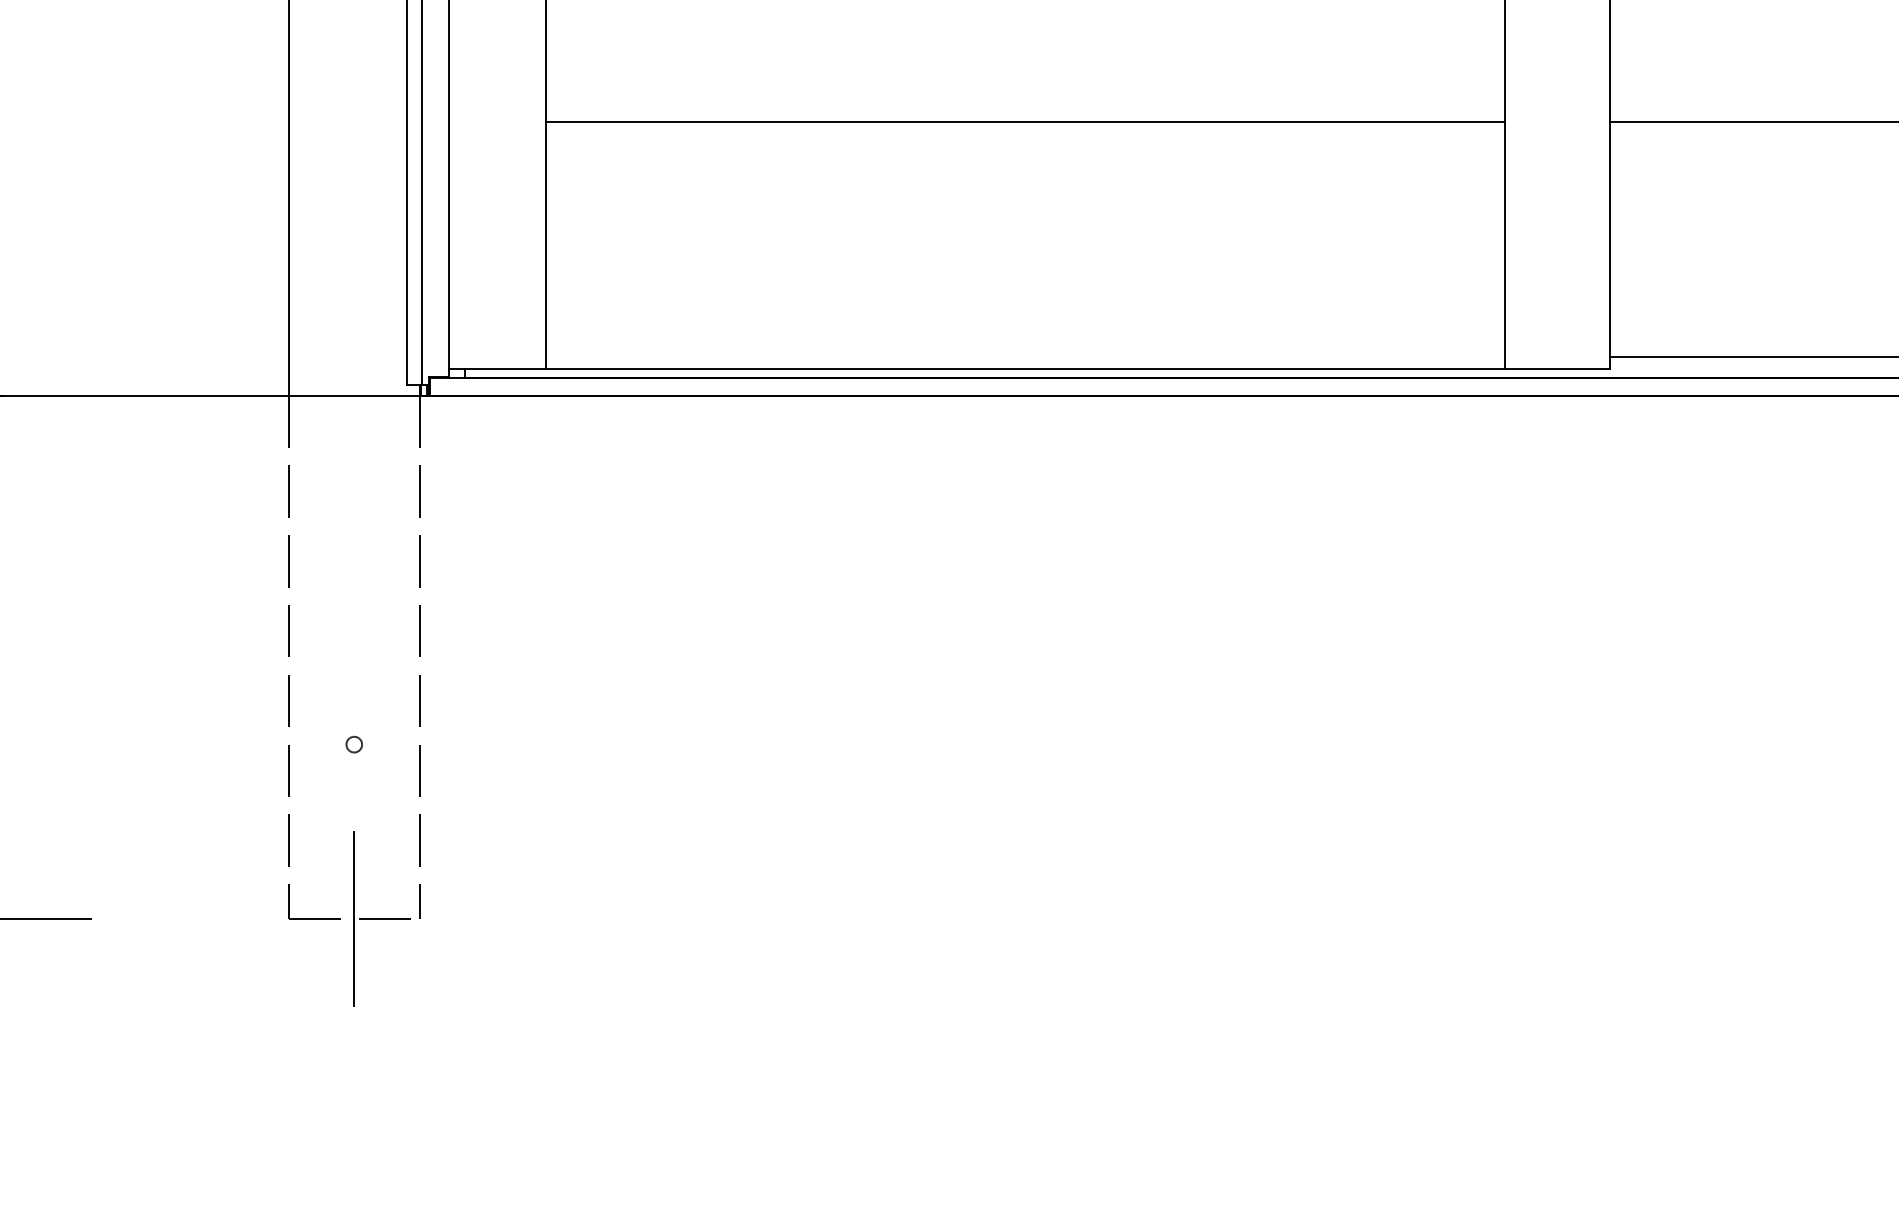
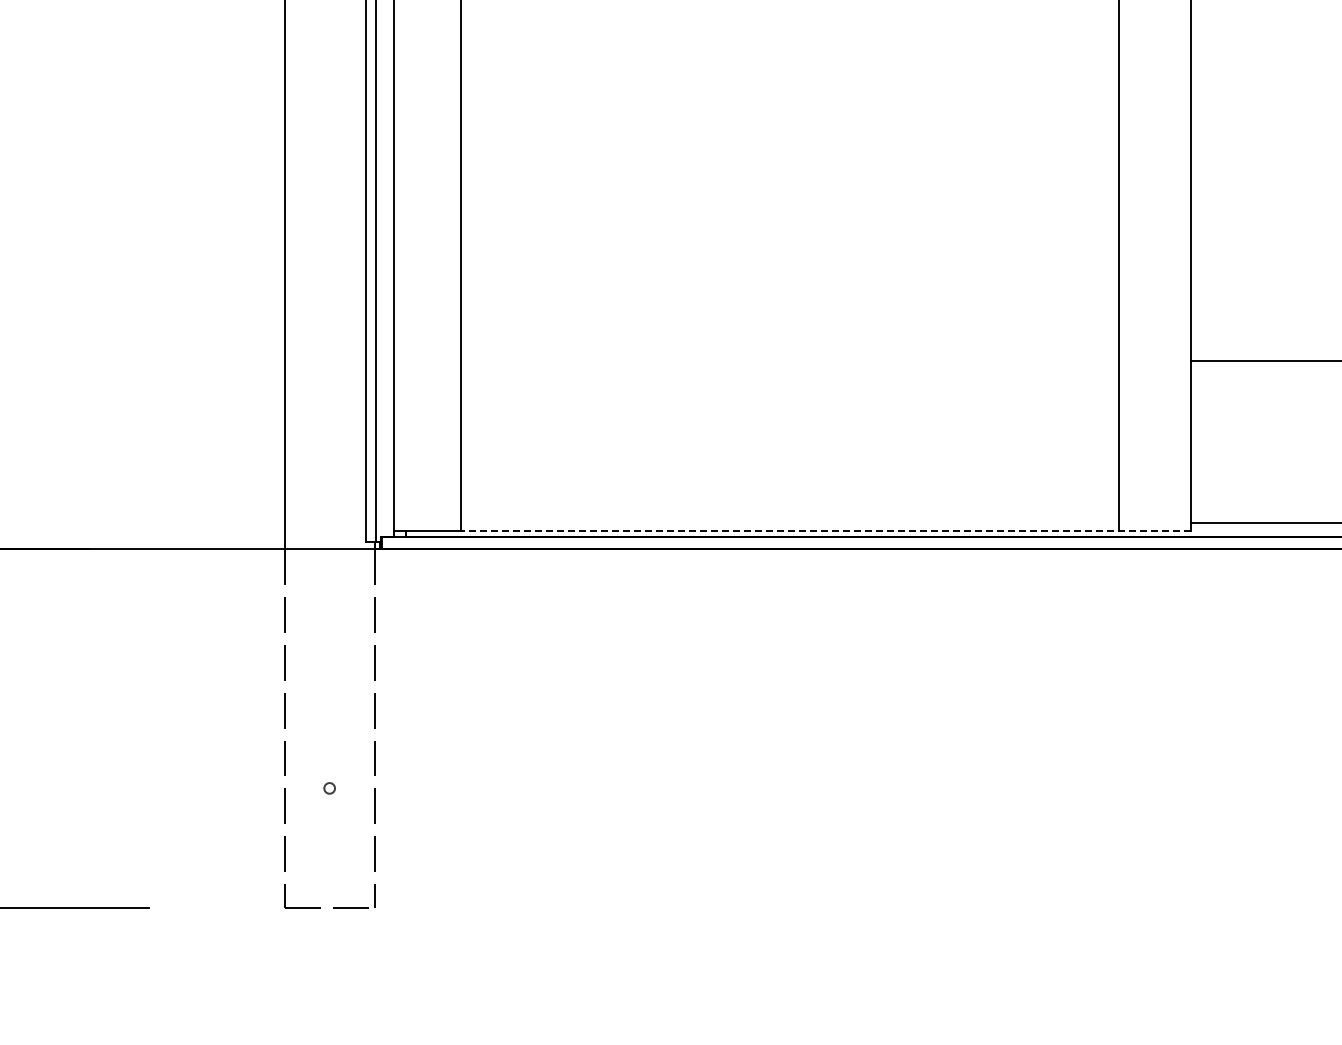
line: (1024, 122) -> (789, 361), removed
line: (1078, 369) -> (826, 531), solid -> dashed
line: (354, 918) -> (329, 907), removed

